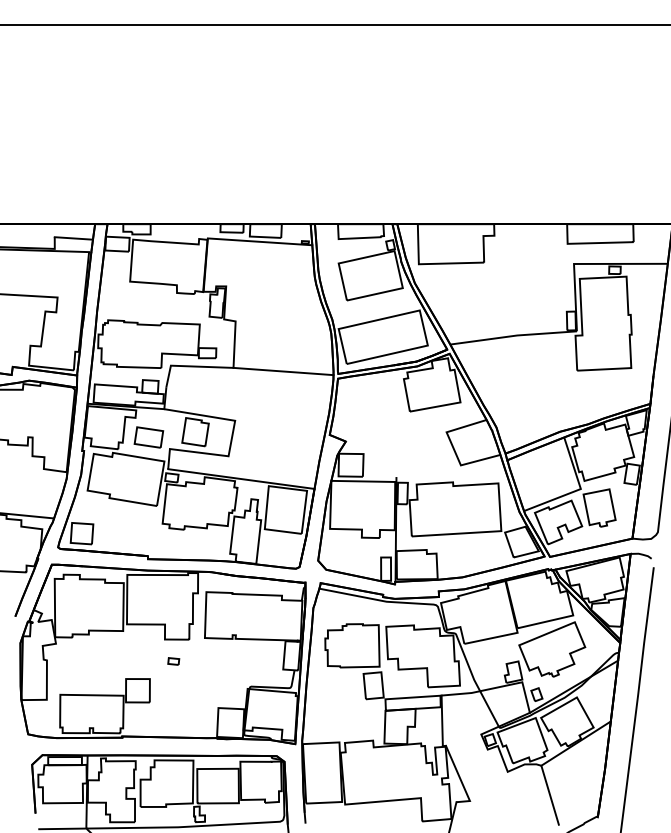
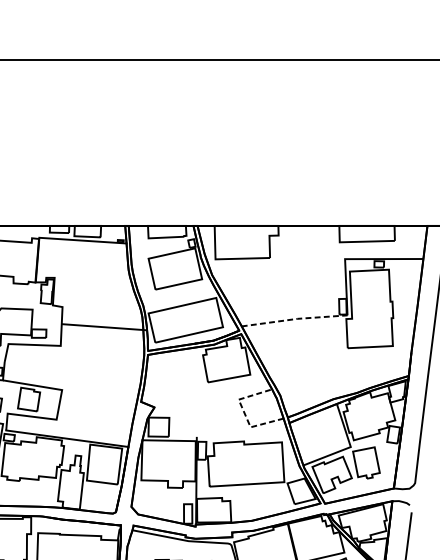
line: (514, 335) -> (295, 318), solid -> dashed
line: (283, 371) -> (104, 327), moved
line: (453, 448) -> (244, 413), solid -> dashed

